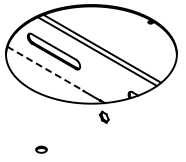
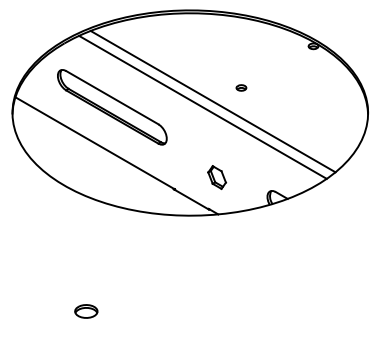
part: (115, 42) -> (240, 88), added
line: (46, 69) -> (96, 144), dashed -> solid
part: (104, 116) -> (217, 175), moved

